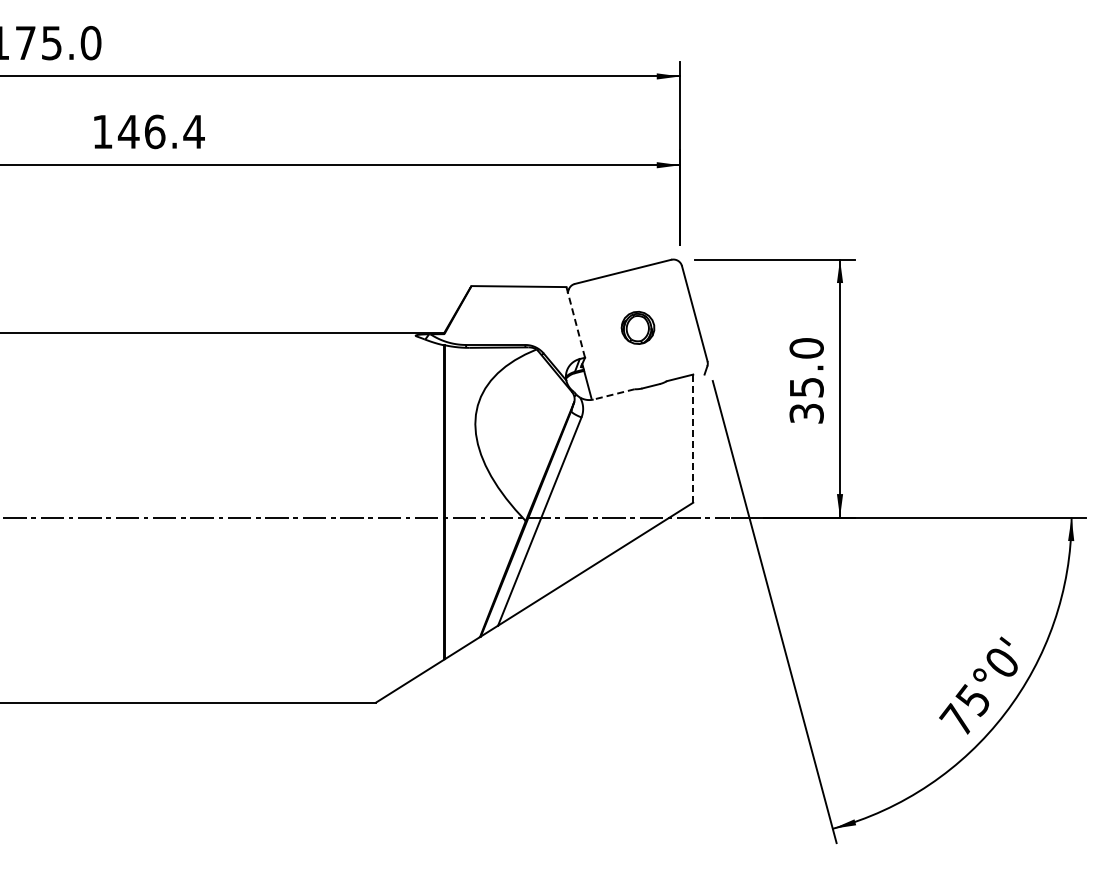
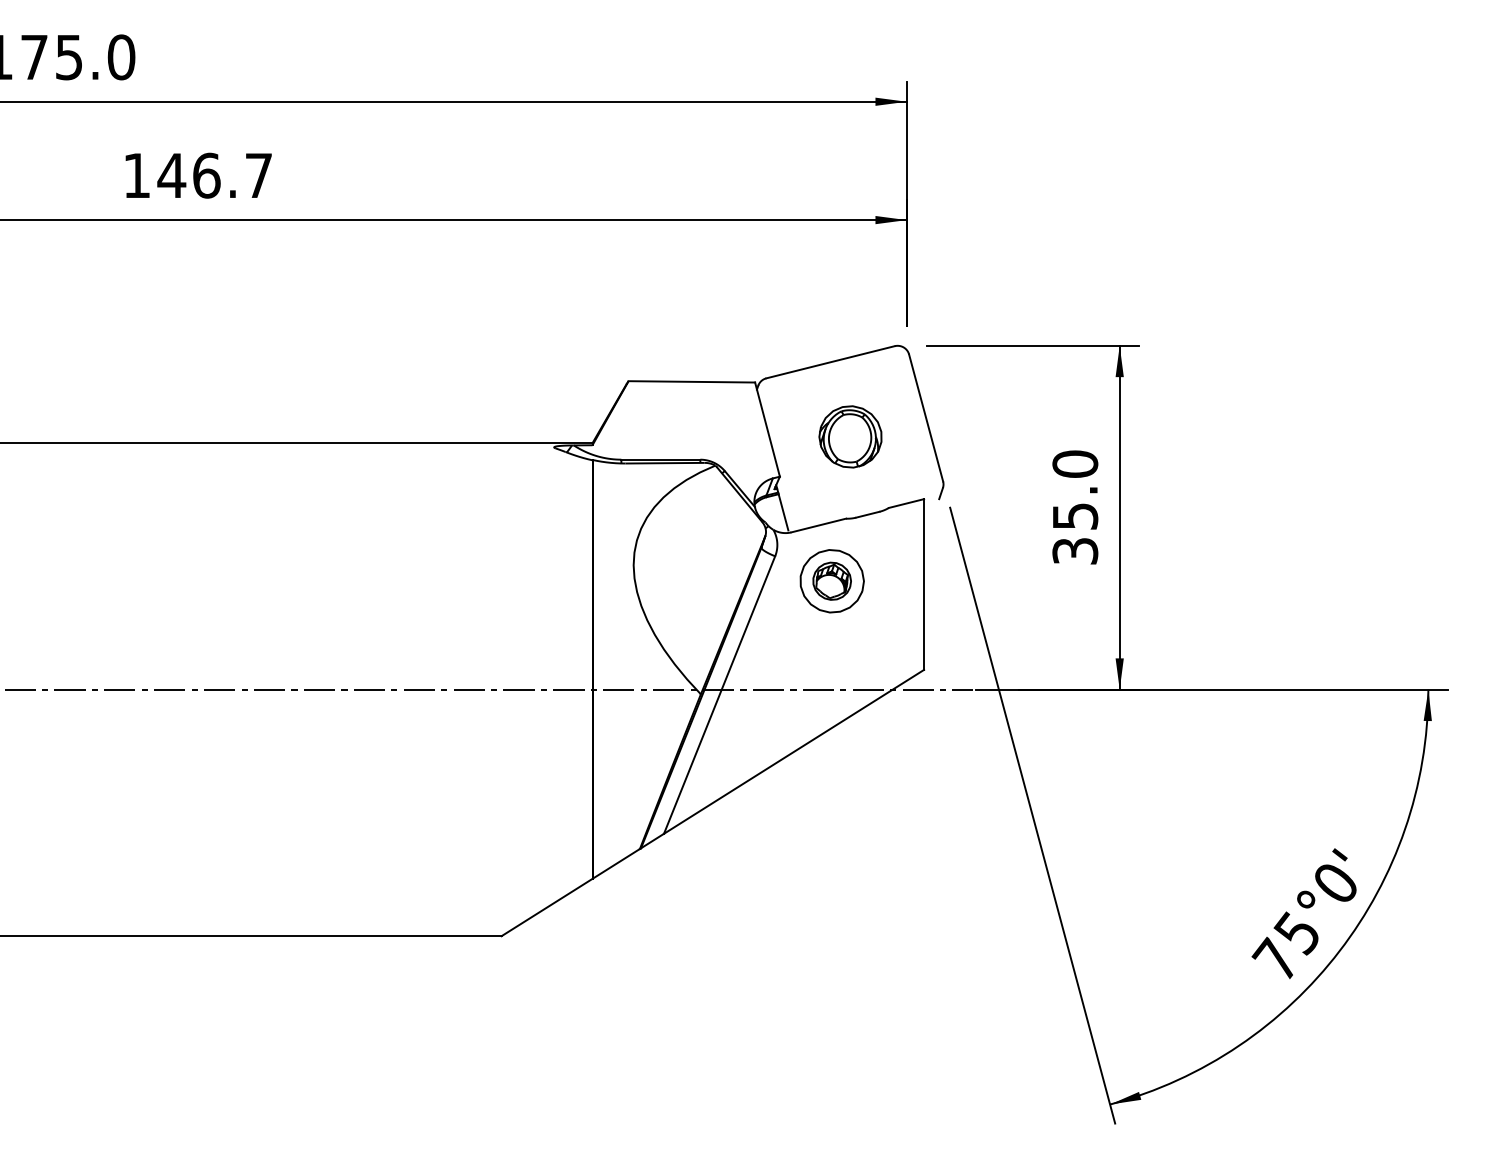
text: (193, 131) -> (258, 175), 146.4 -> 146.7
line: (575, 322) -> (767, 429), dashed -> solid
part: (637, 327) -> (849, 436), size x1.43
line: (613, 394) -> (817, 525), dashed -> solid
part: (623, 435) -> (831, 580), added
line: (693, 439) -> (924, 585), dashed -> solid

